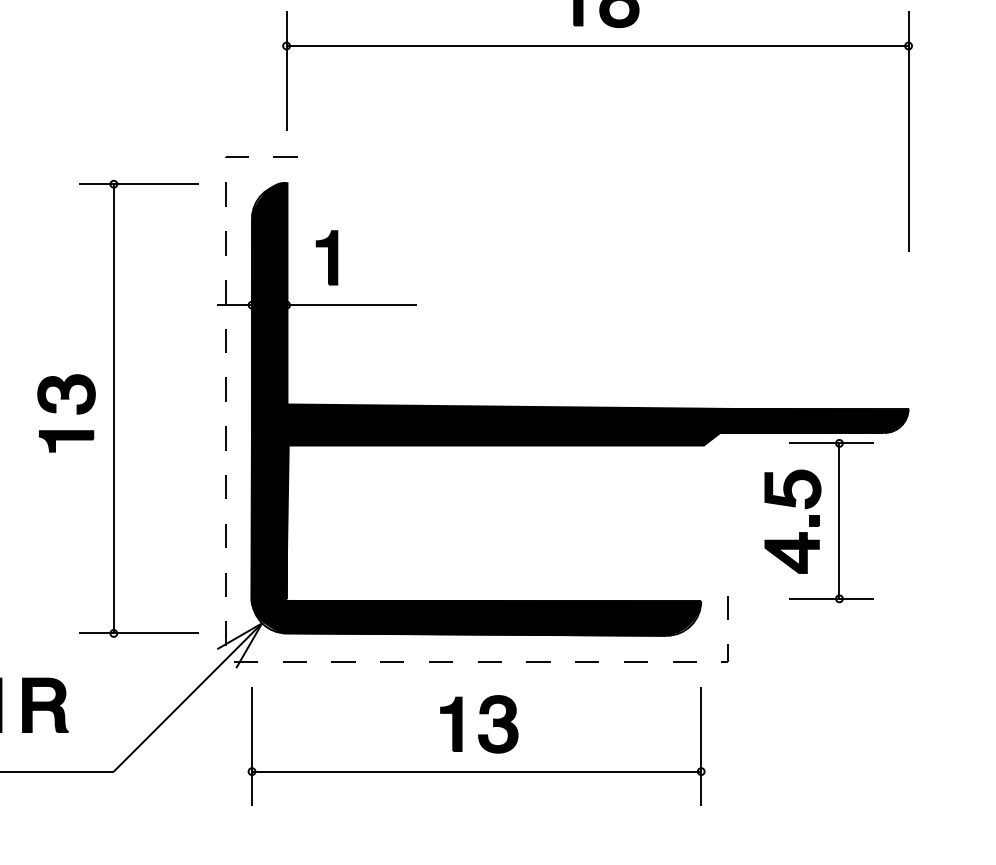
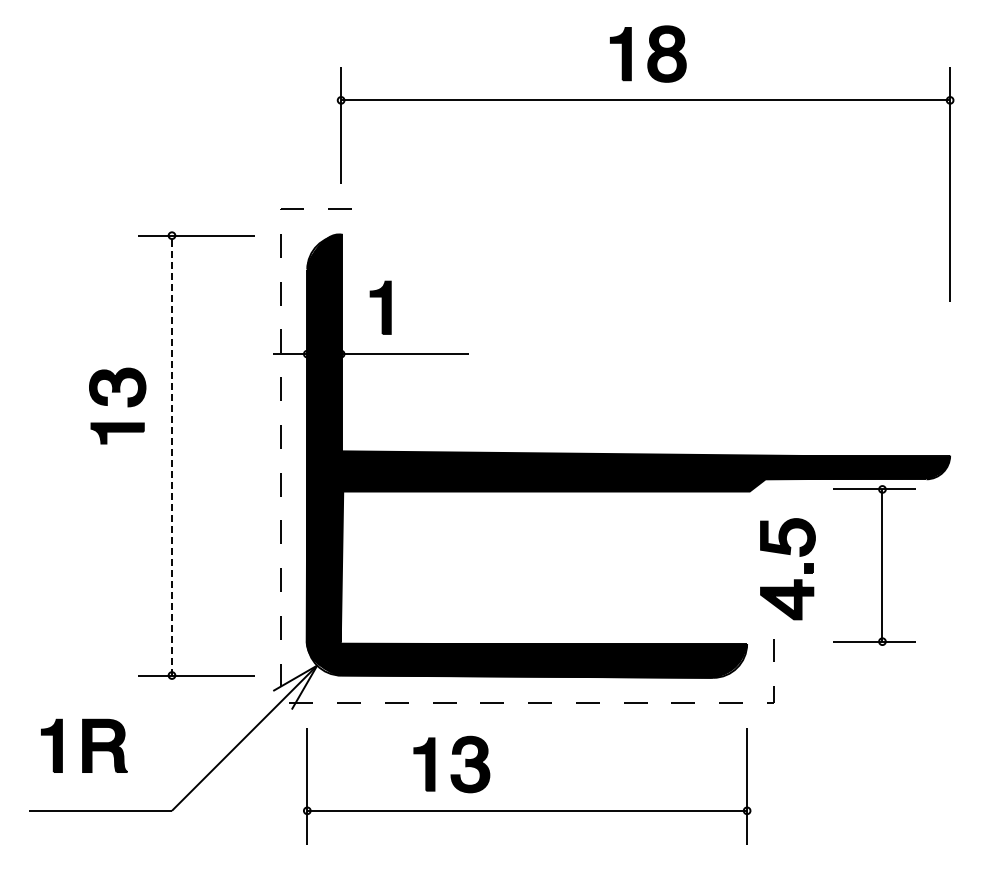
line: (113, 408) -> (171, 455), solid -> dashed
part: (56, 412) -> (107, 405), moved
part: (799, 532) -> (794, 579), moved
part: (478, 734) -> (451, 774), moved

